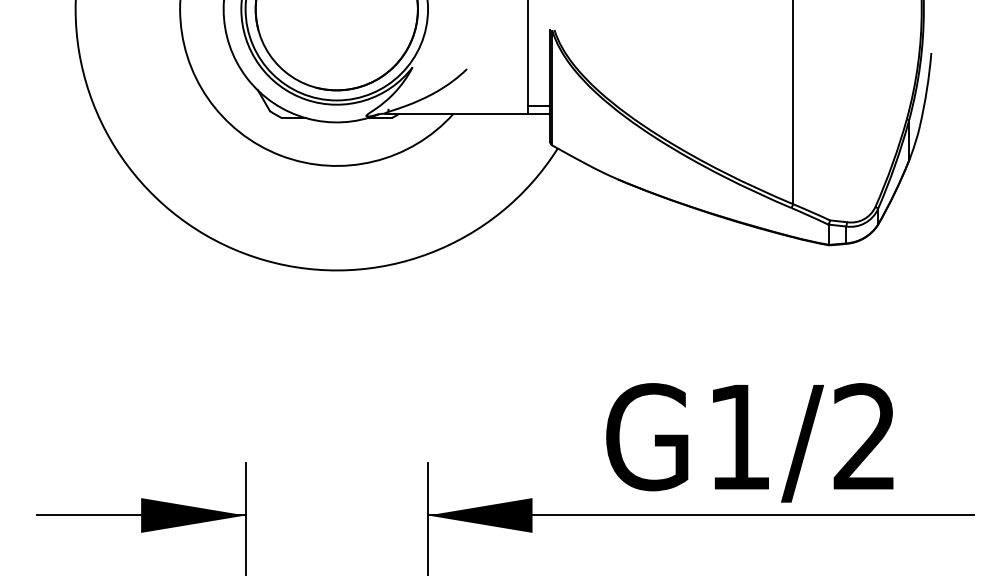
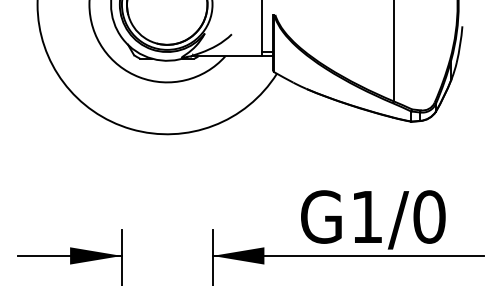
text: (865, 436) -> (429, 216), G1/2 -> G1/0

